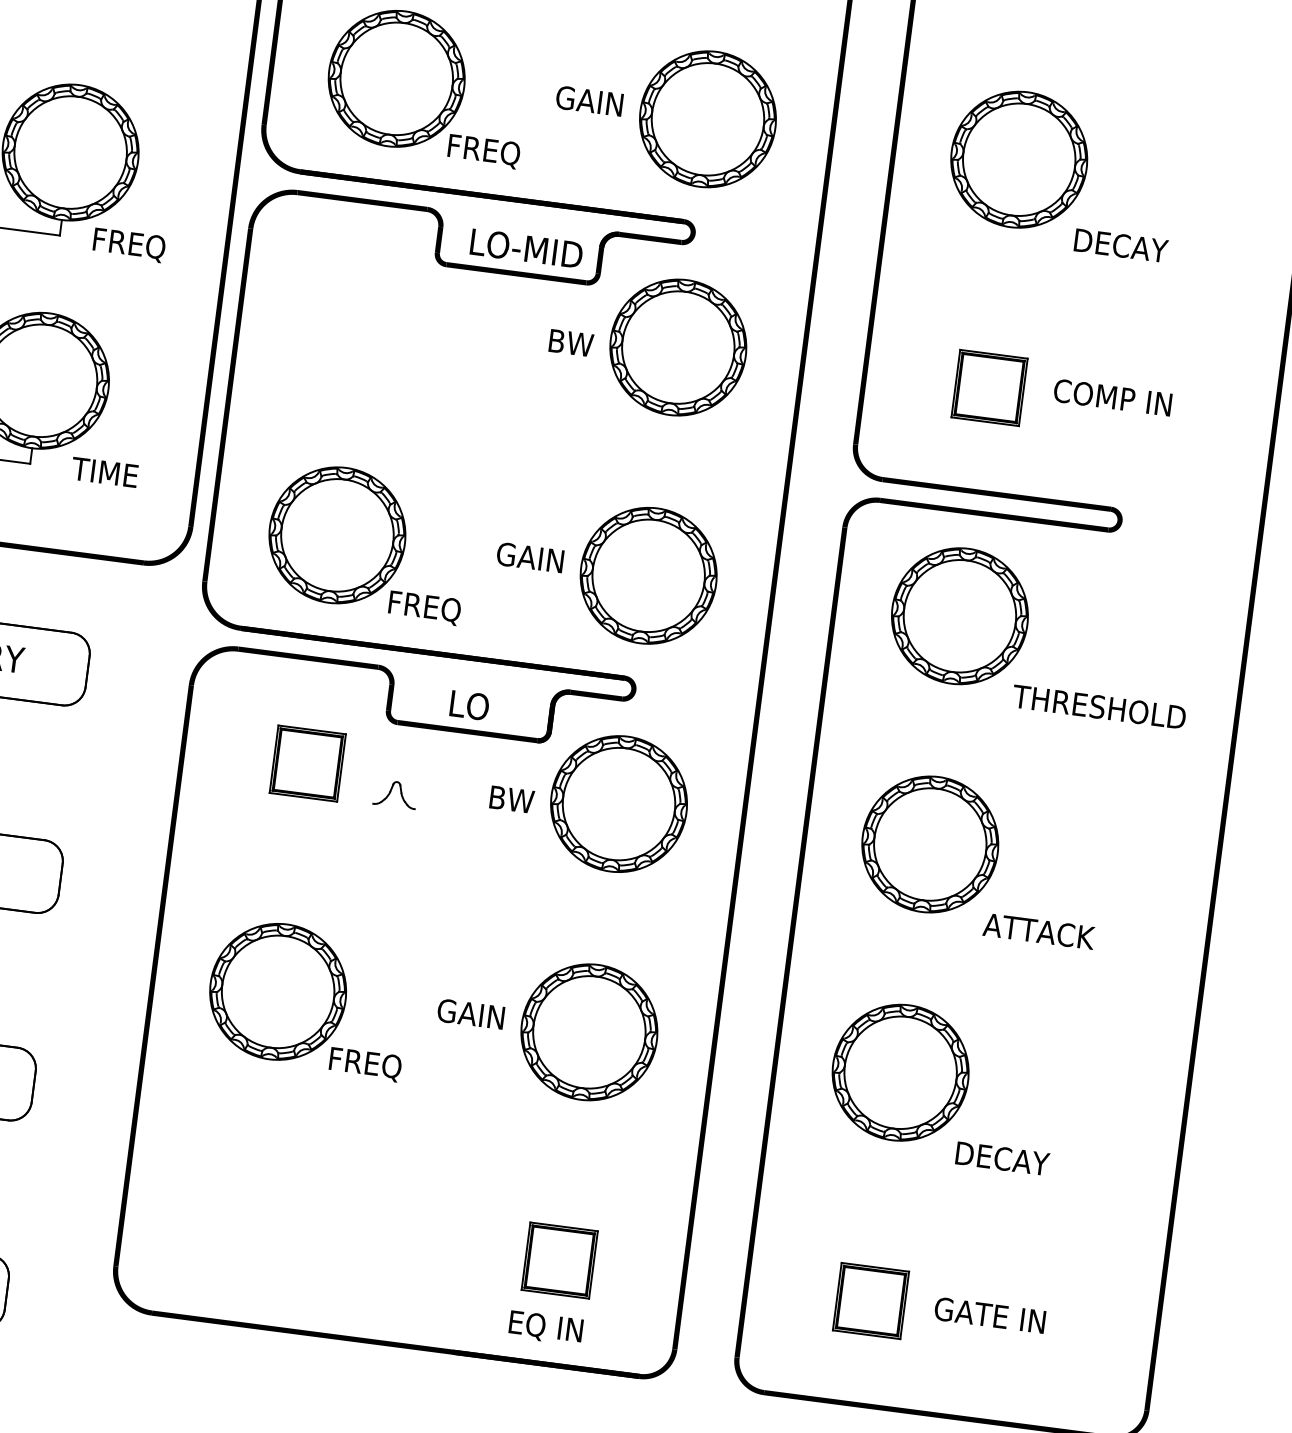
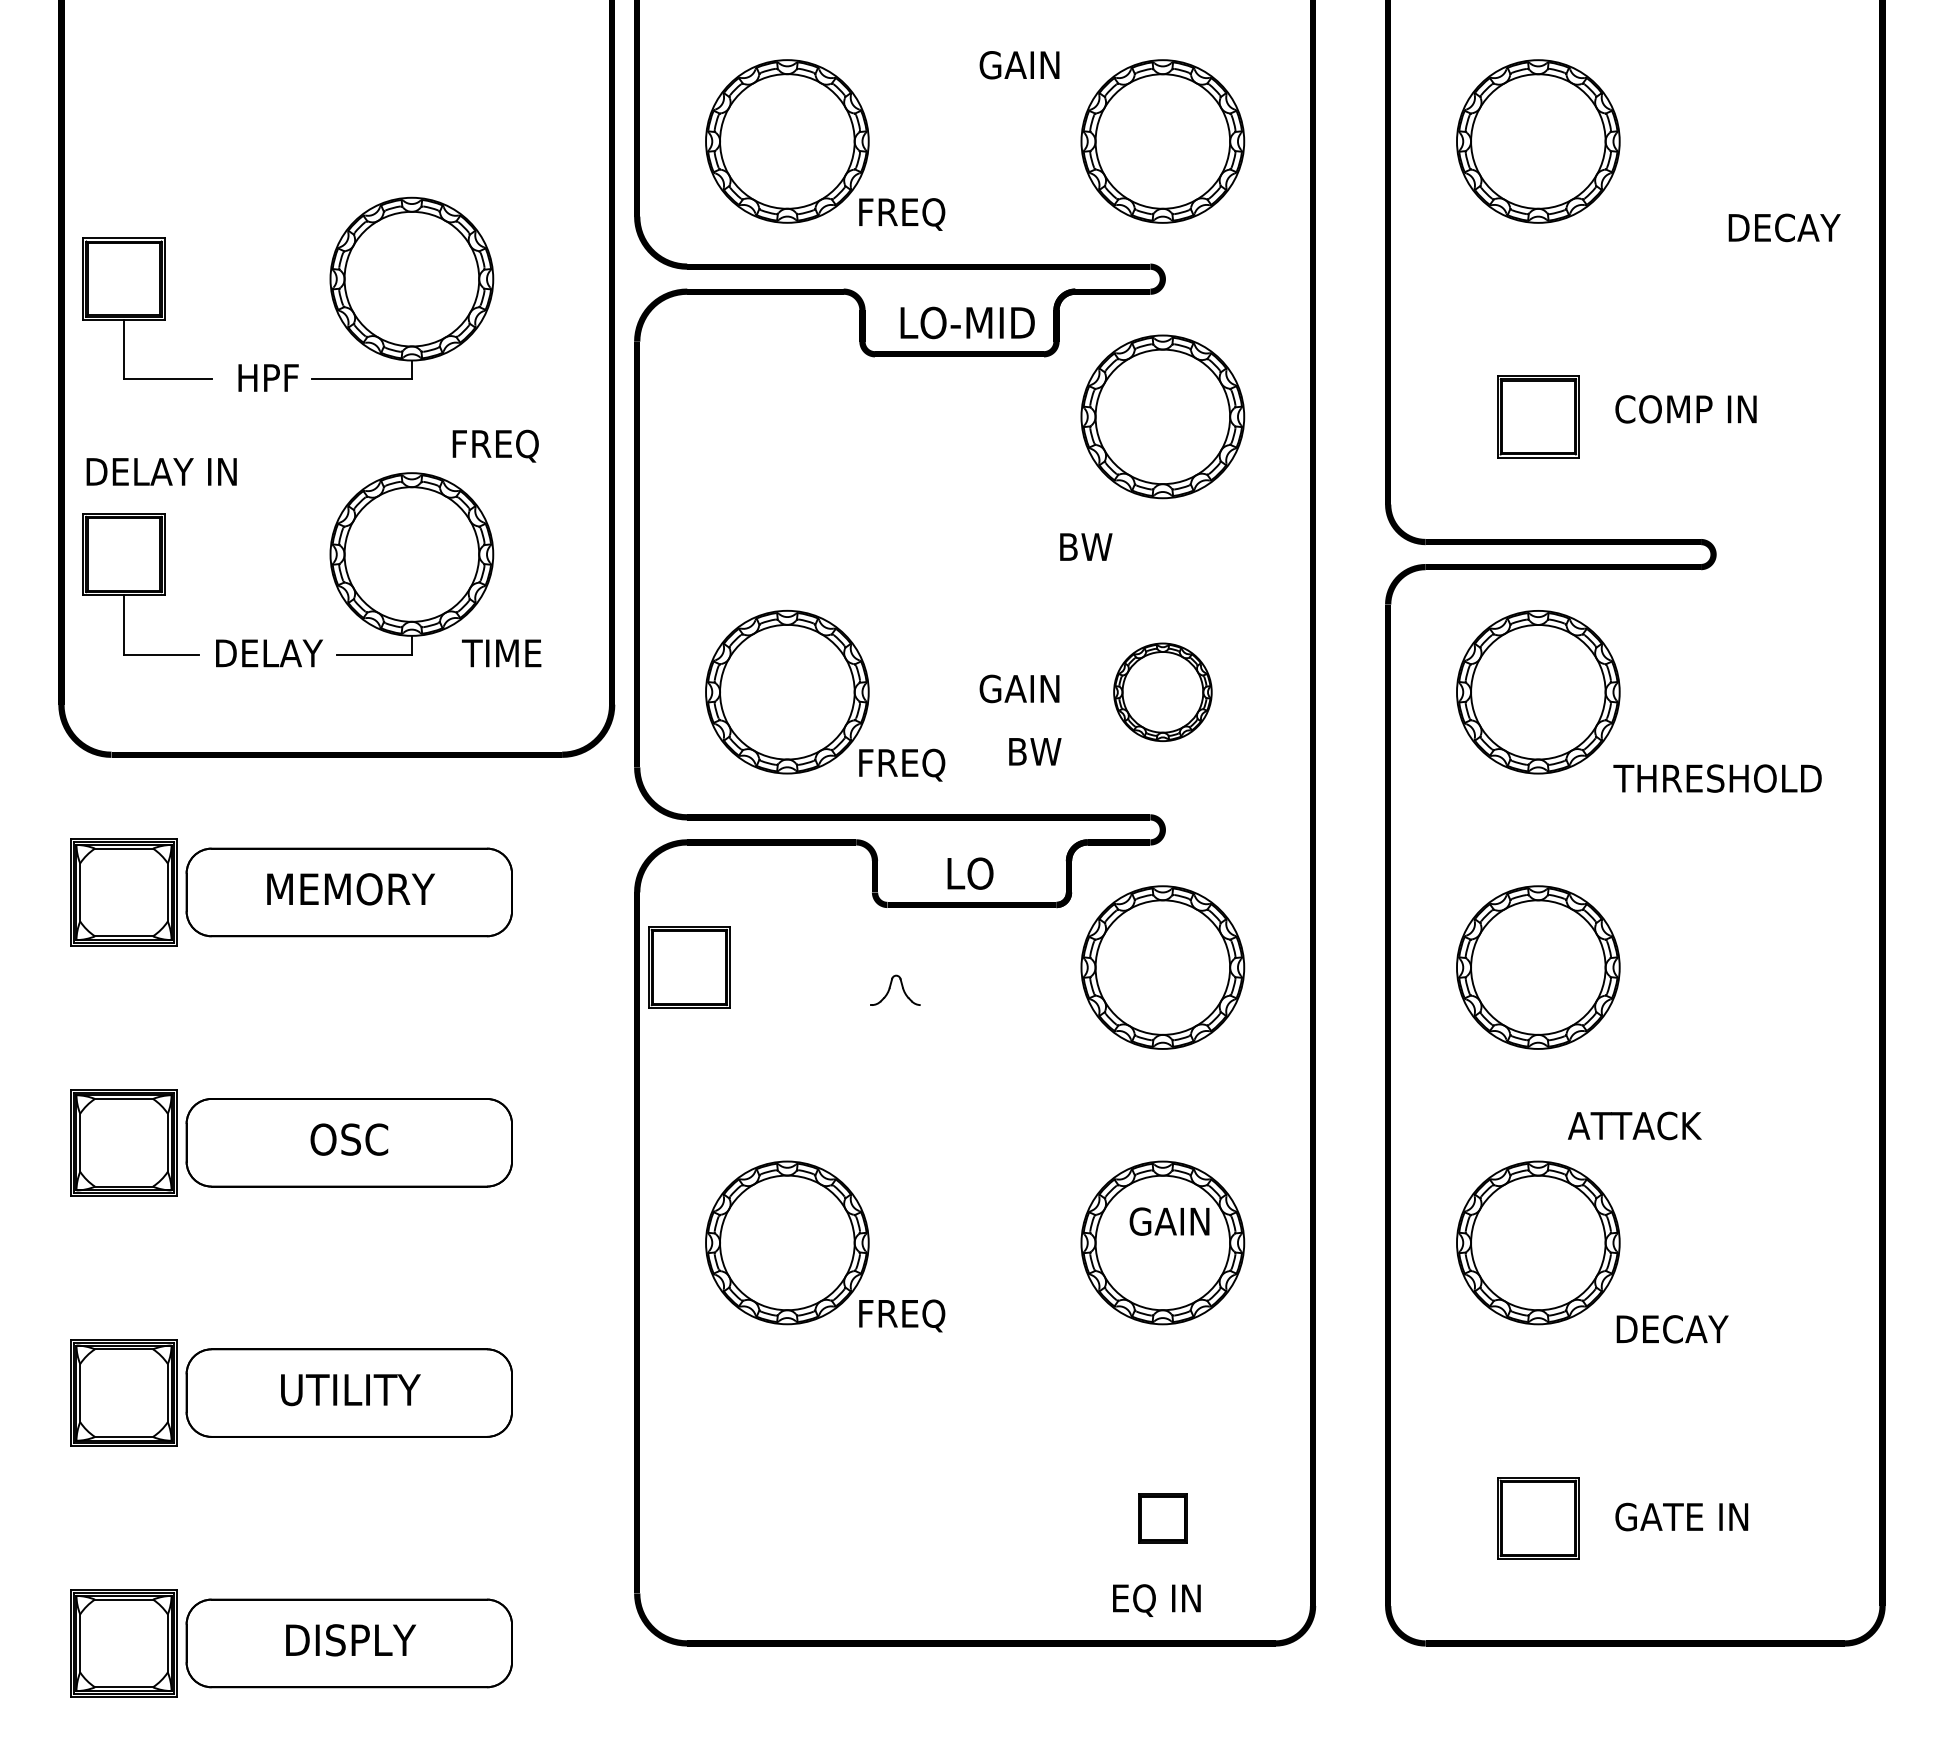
text: (589, 101) -> (1019, 65), moved
text: (129, 244) -> (495, 445), moved
text: (1121, 245) -> (1784, 227), moved
text: (571, 342) -> (1086, 546), moved
part: (648, 576) -> (1162, 692), size x0.6
part: (307, 763) -> (689, 967), moved
text: (512, 799) -> (1035, 751), moved
text: (1038, 931) -> (1634, 1125), moved
text: (470, 1014) -> (1169, 1221), moved
part: (559, 1260) -> (1162, 1518), size x0.6

